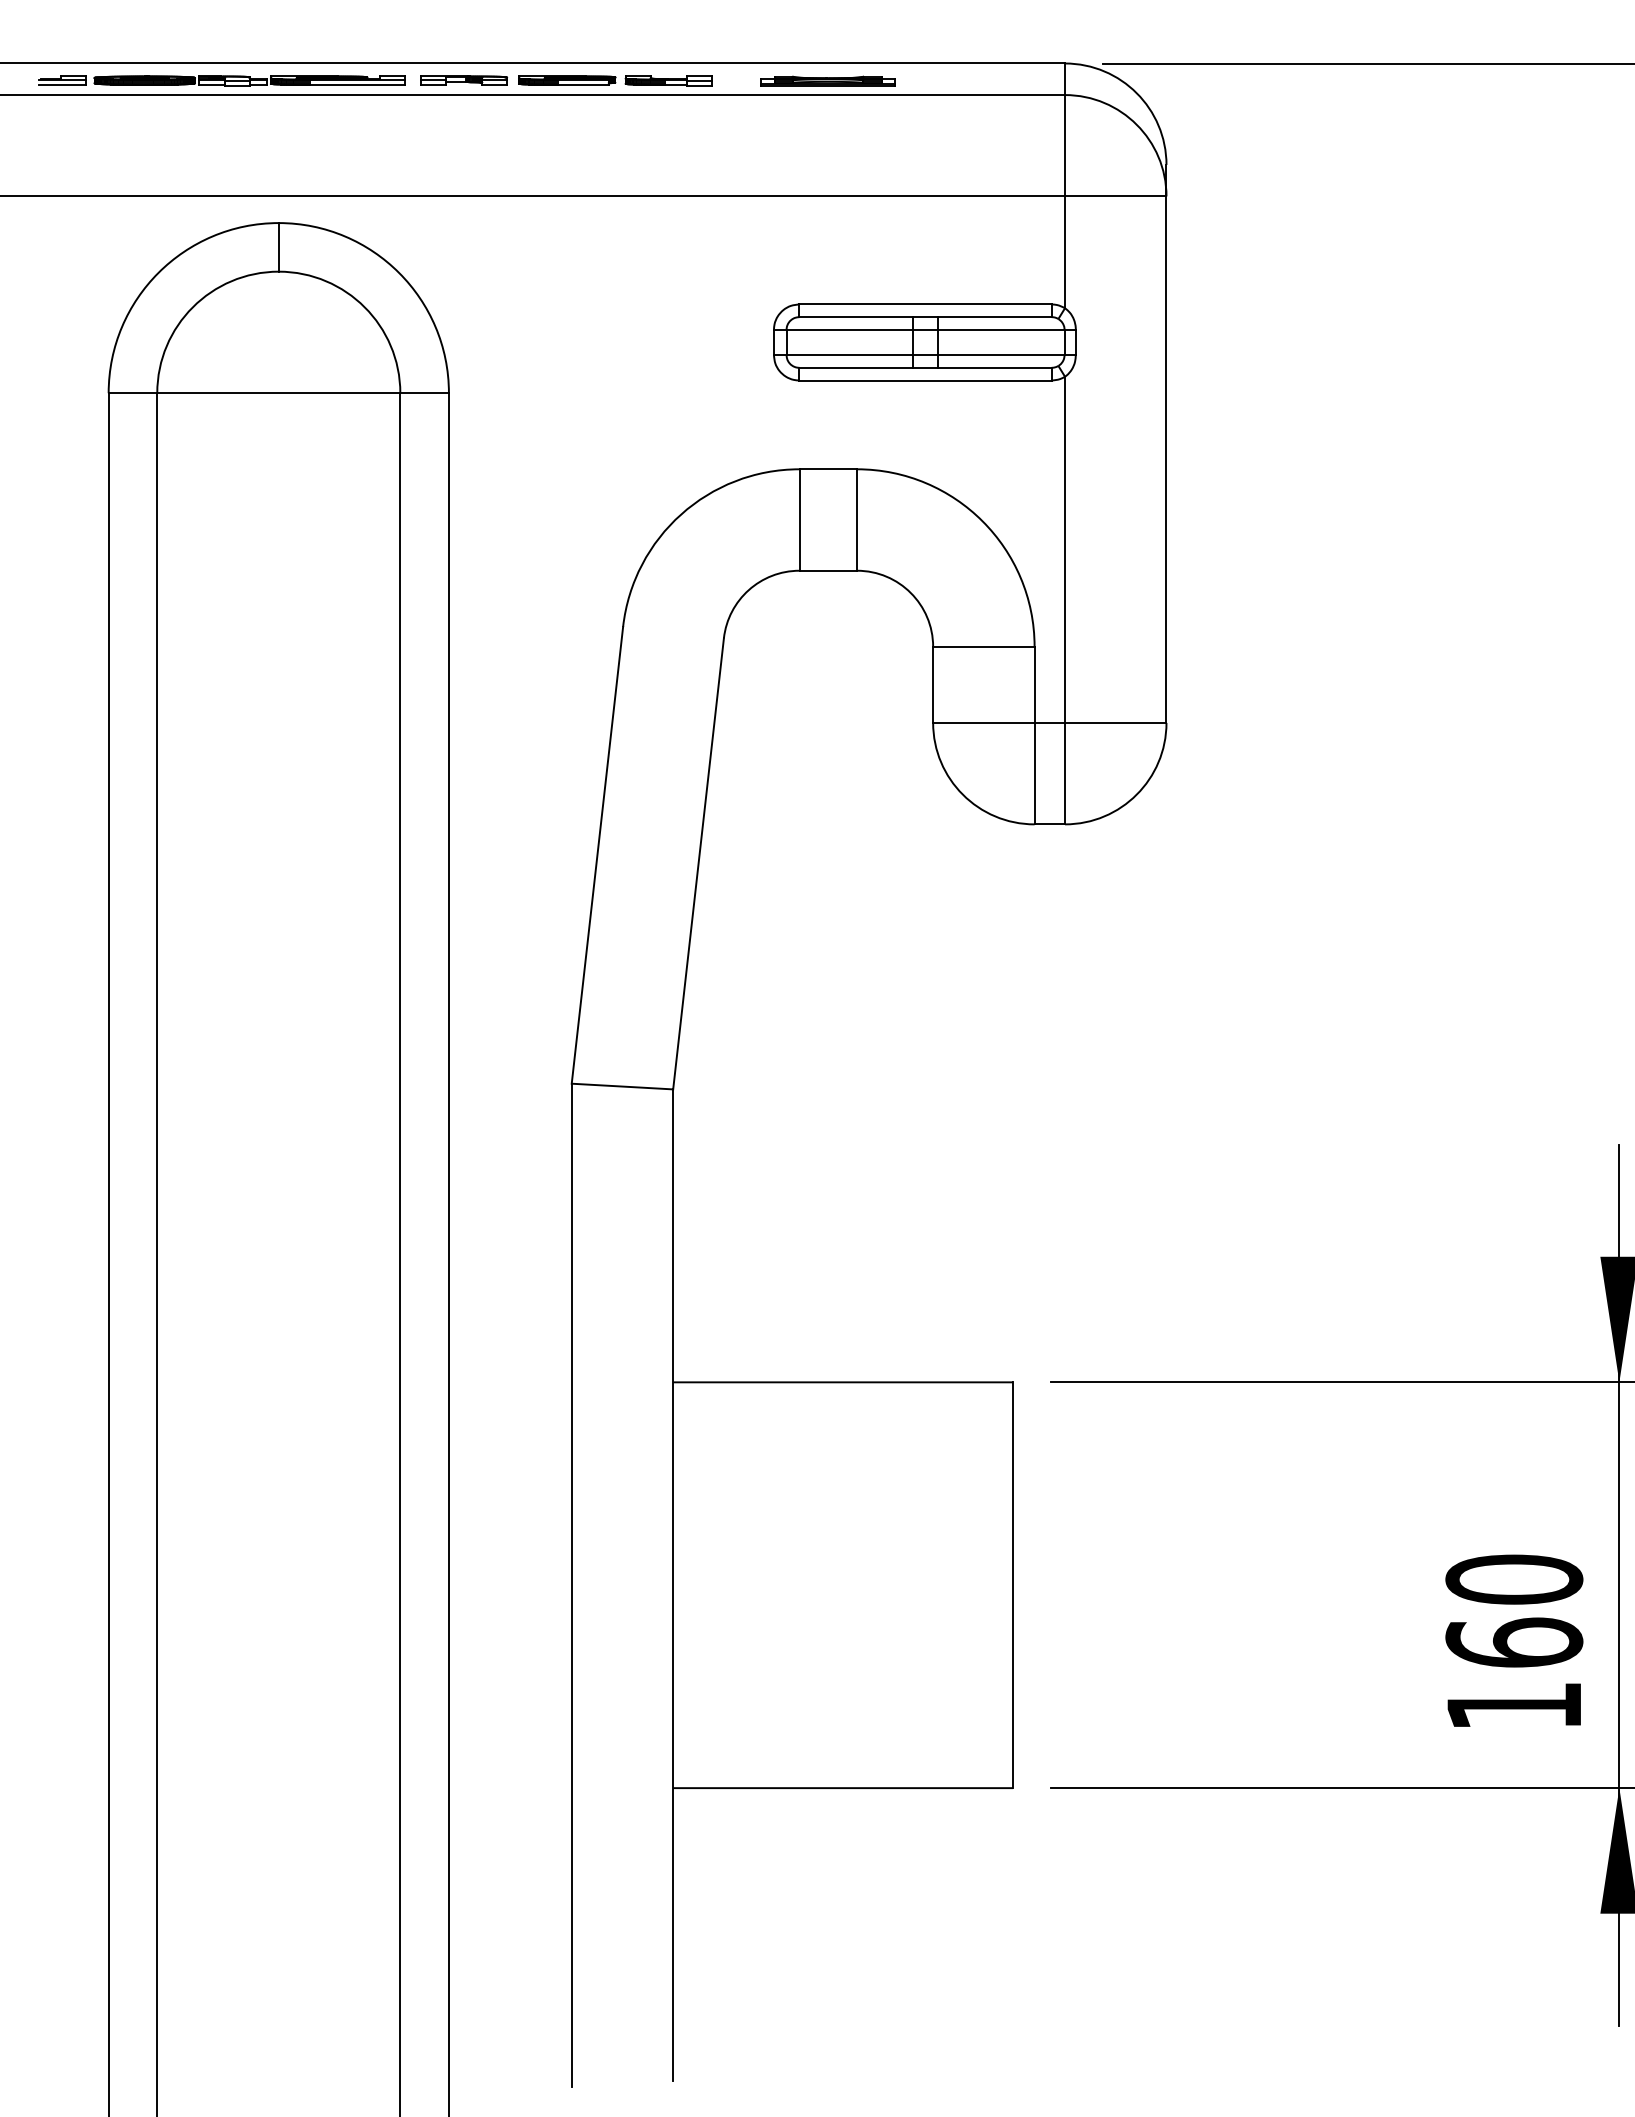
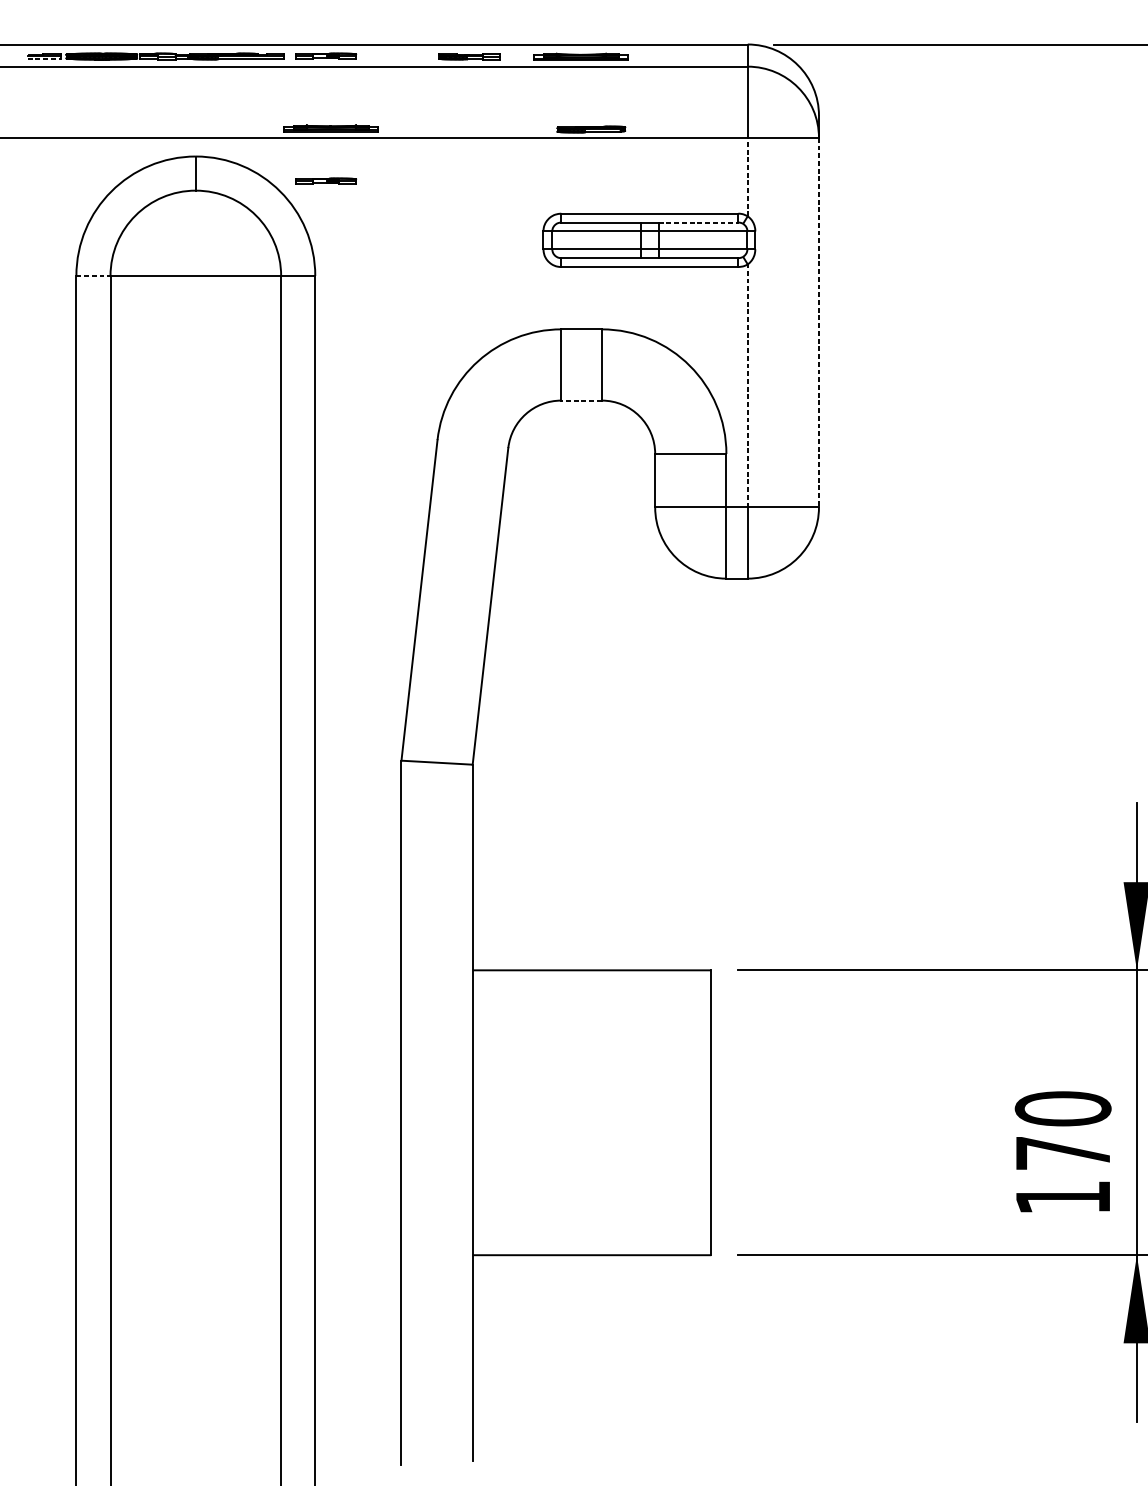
part: (567, 80) -> (591, 129), moved
line: (63, 84) -> (44, 59), solid -> dashed
part: (471, 182) -> (331, 128), added
line: (1065, 252) -> (748, 177), solid -> dashed
part: (463, 258) -> (325, 181), added
line: (994, 317) -> (698, 222), solid -> dashed
line: (133, 393) -> (93, 276), solid -> dashed
line: (1166, 460) -> (818, 323), solid -> dashed
line: (1065, 549) -> (748, 385), solid -> dashed
line: (828, 570) -> (581, 400), solid -> dashed
text: (1514, 1642) -> (1063, 1152), 160 -> 170

